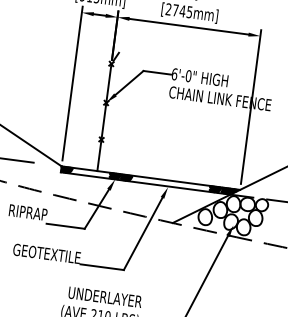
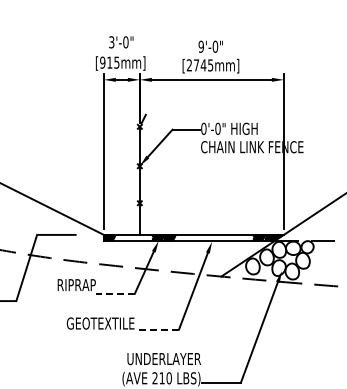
text: (174, 73) -> (203, 128), 6'-0" -> 0'-0"
line: (65, 225) -> (115, 293), solid -> dashed
line: (102, 267) -> (157, 329), solid -> dashed

